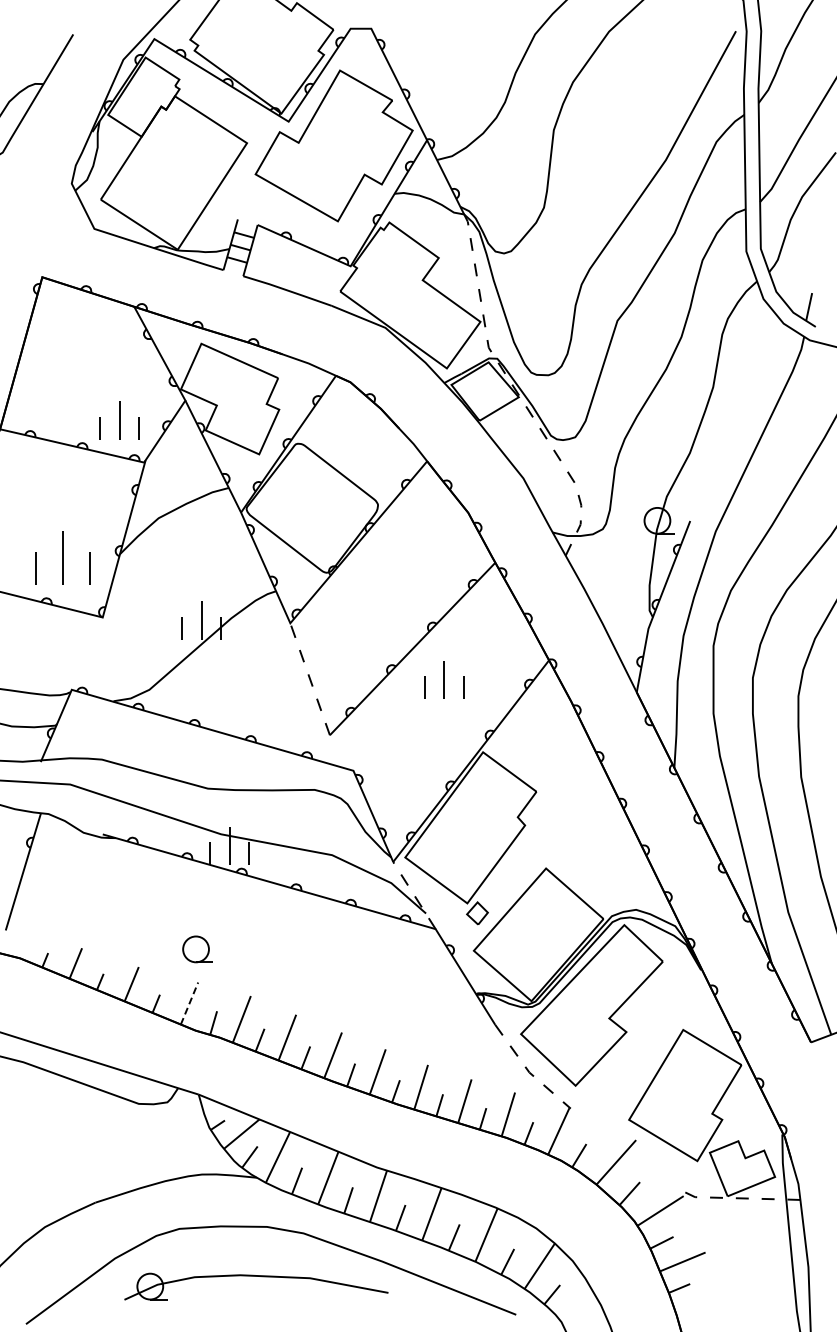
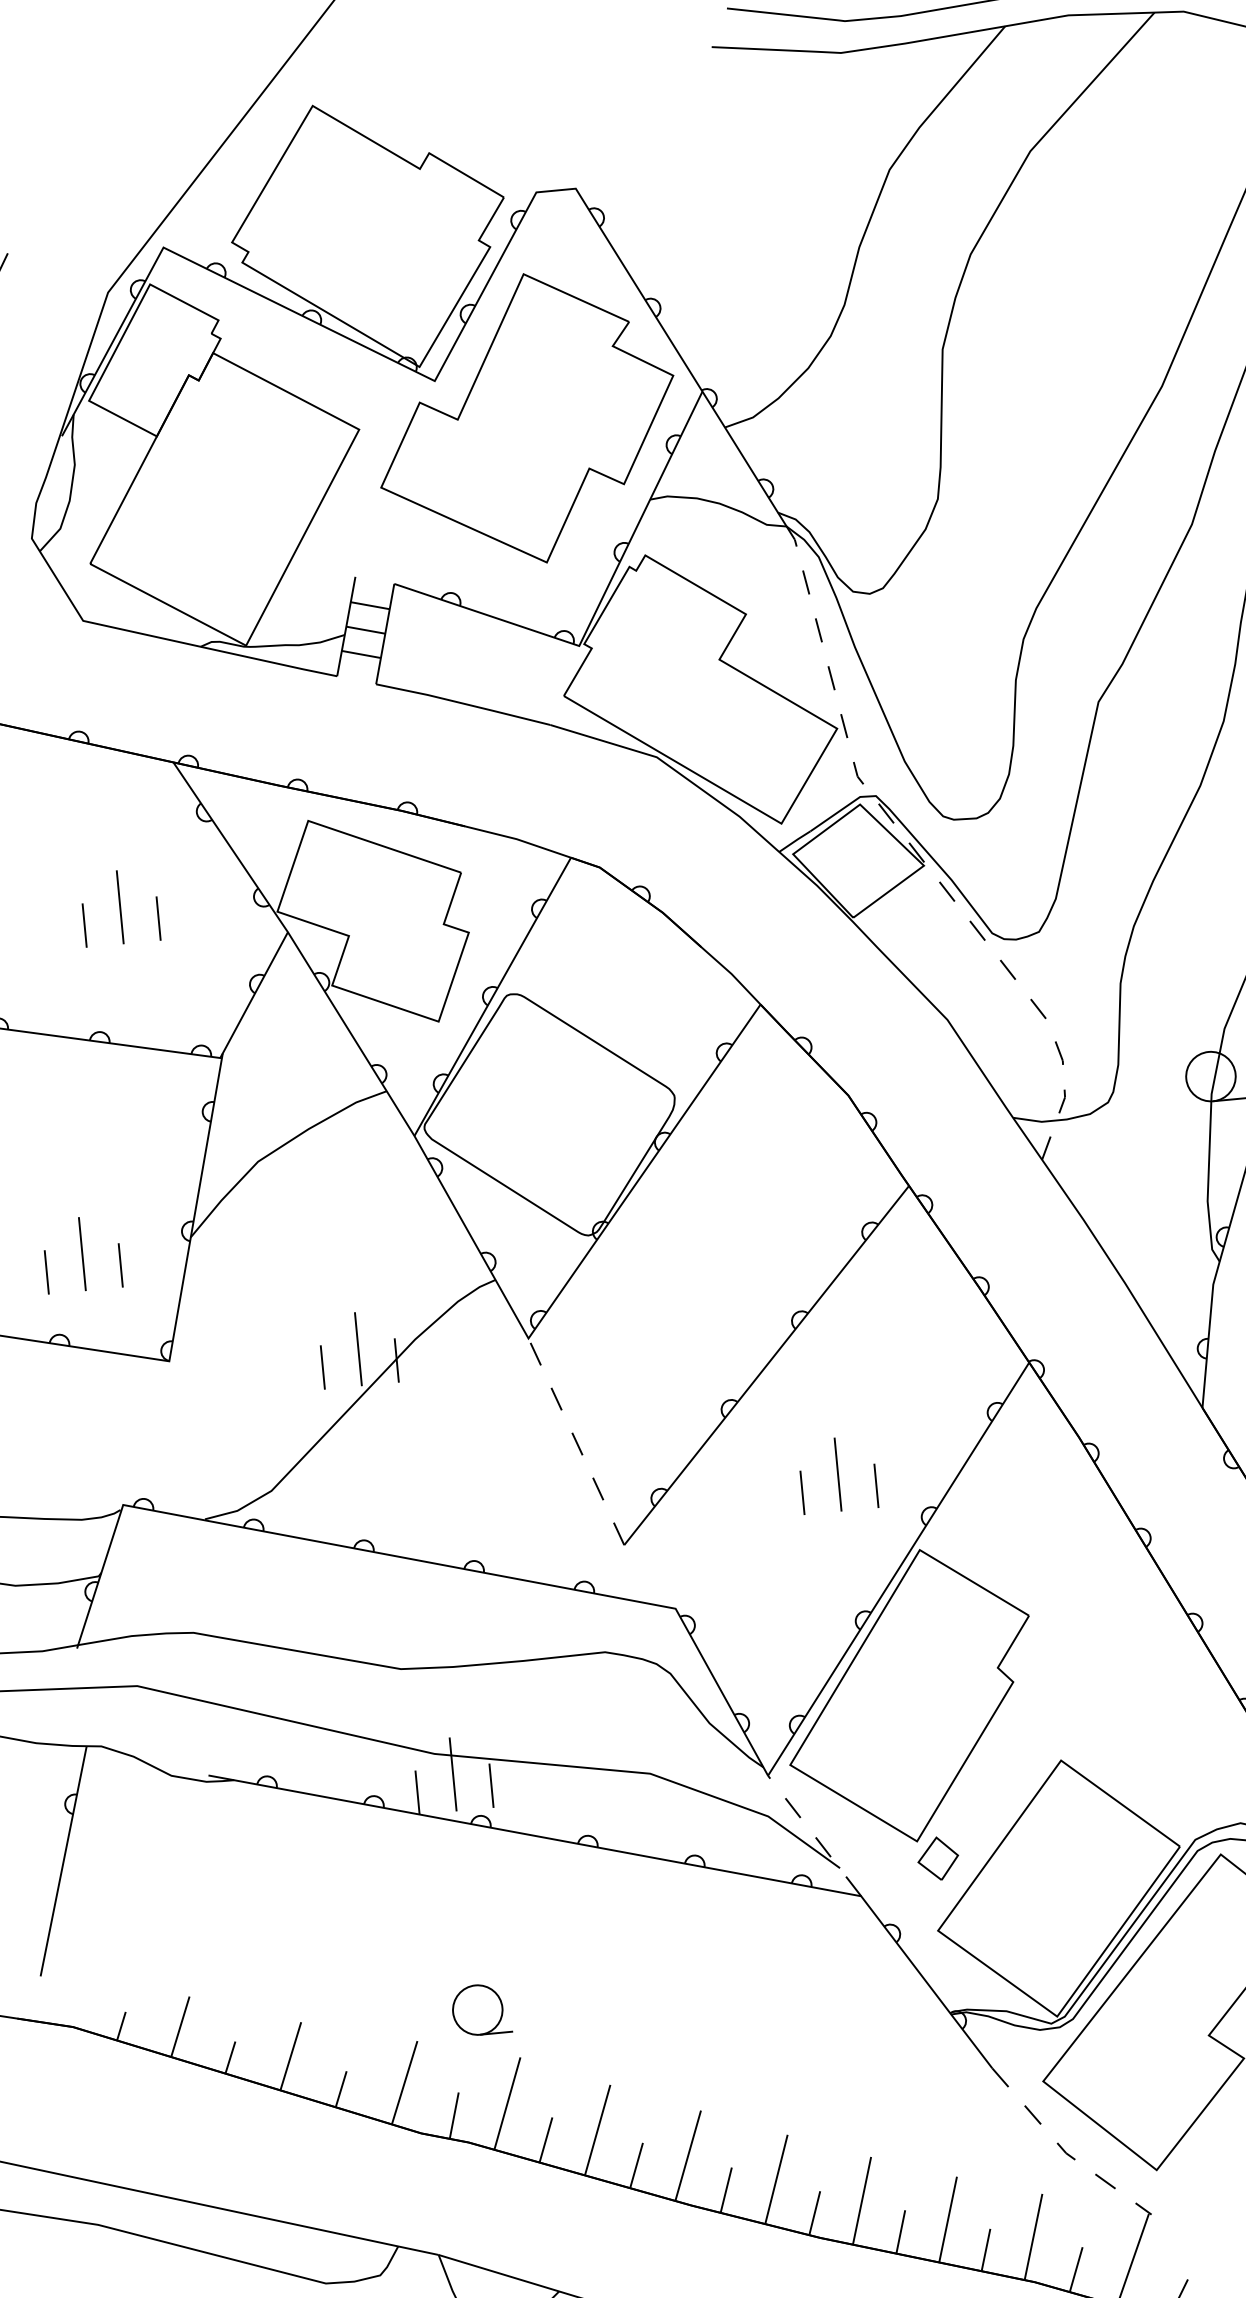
part: (119, 420) -> (120, 907), moved
part: (62, 557) -> (81, 1254), size x0.71
part: (444, 679) -> (838, 1473), moved
part: (197, 949) -> (480, 2010), moved
line: (189, 1003) -> (404, 2082), dashed -> solid

